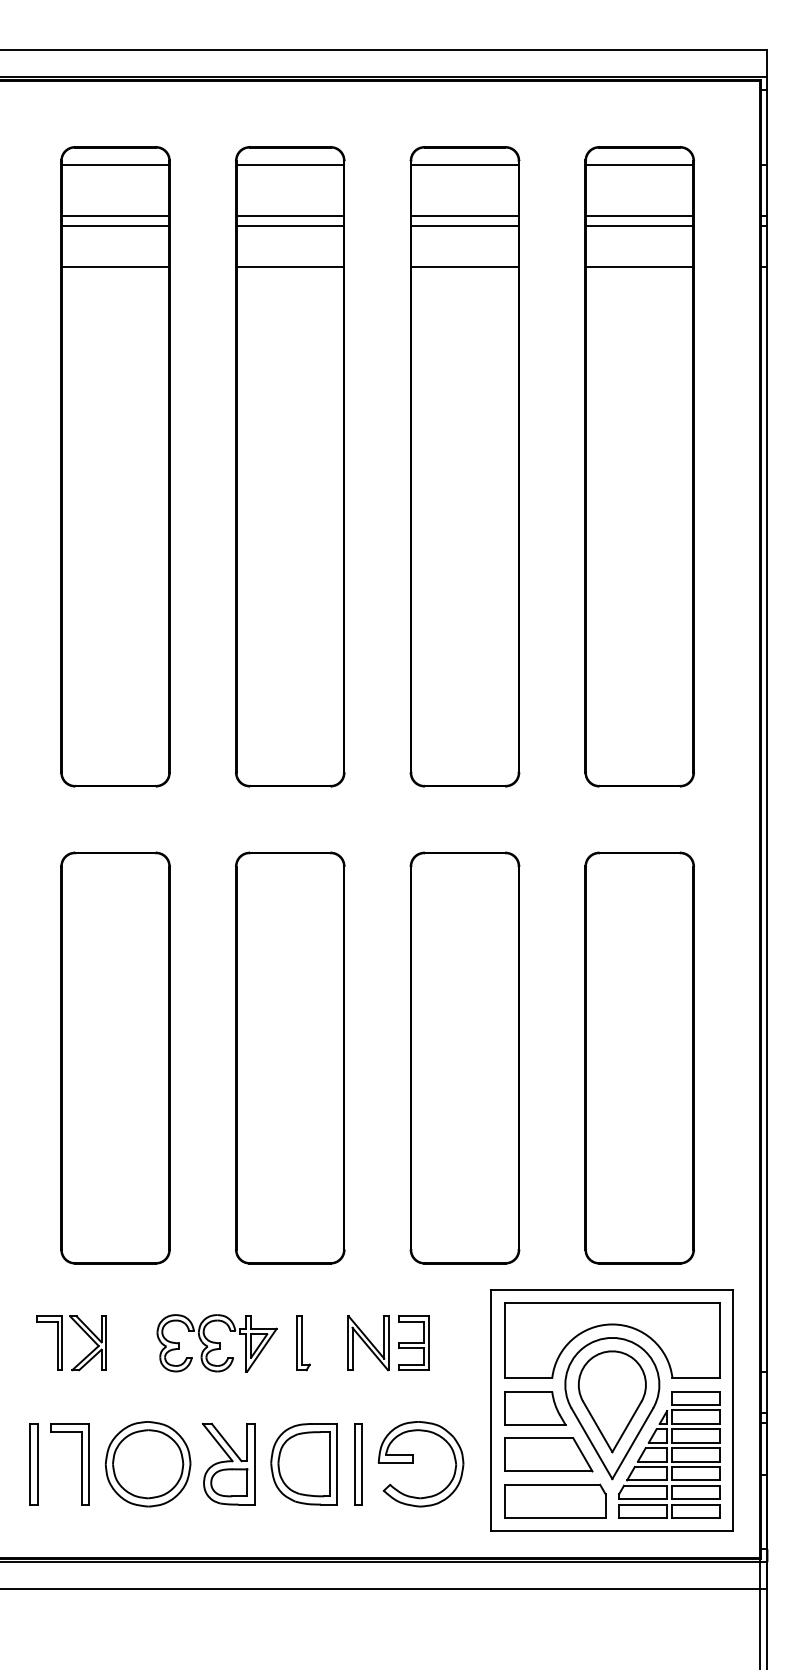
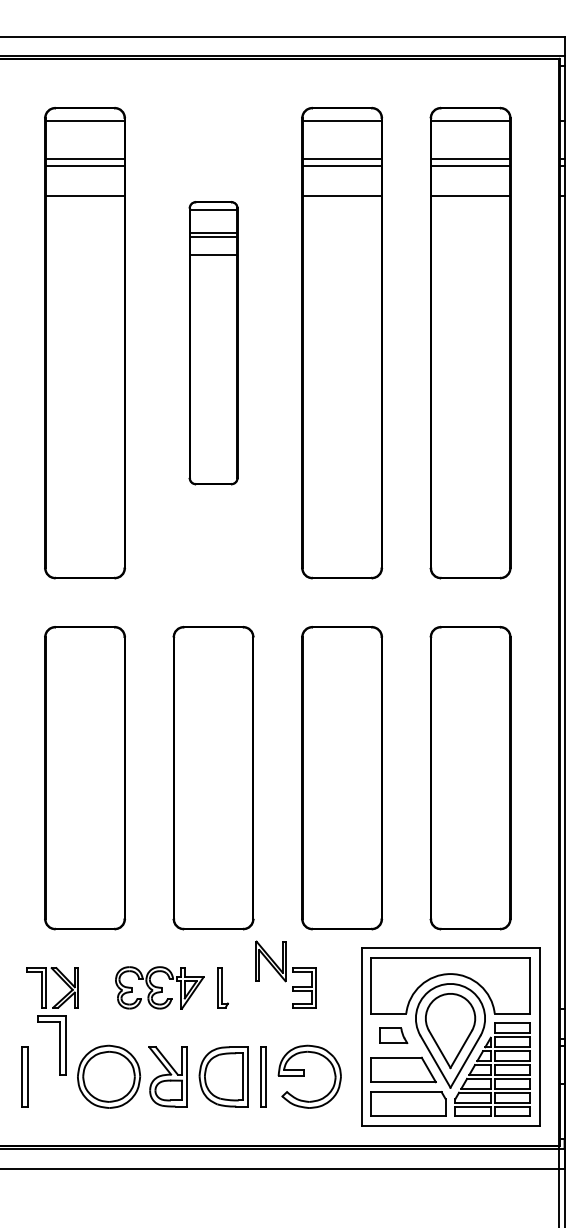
part: (290, 466) -> (213, 342), size x0.6
part: (368, 1343) -> (271, 961), moved
part: (535, 1408) -> (393, 1035), size x0.6
part: (81, 1464) -> (60, 1045), moved

